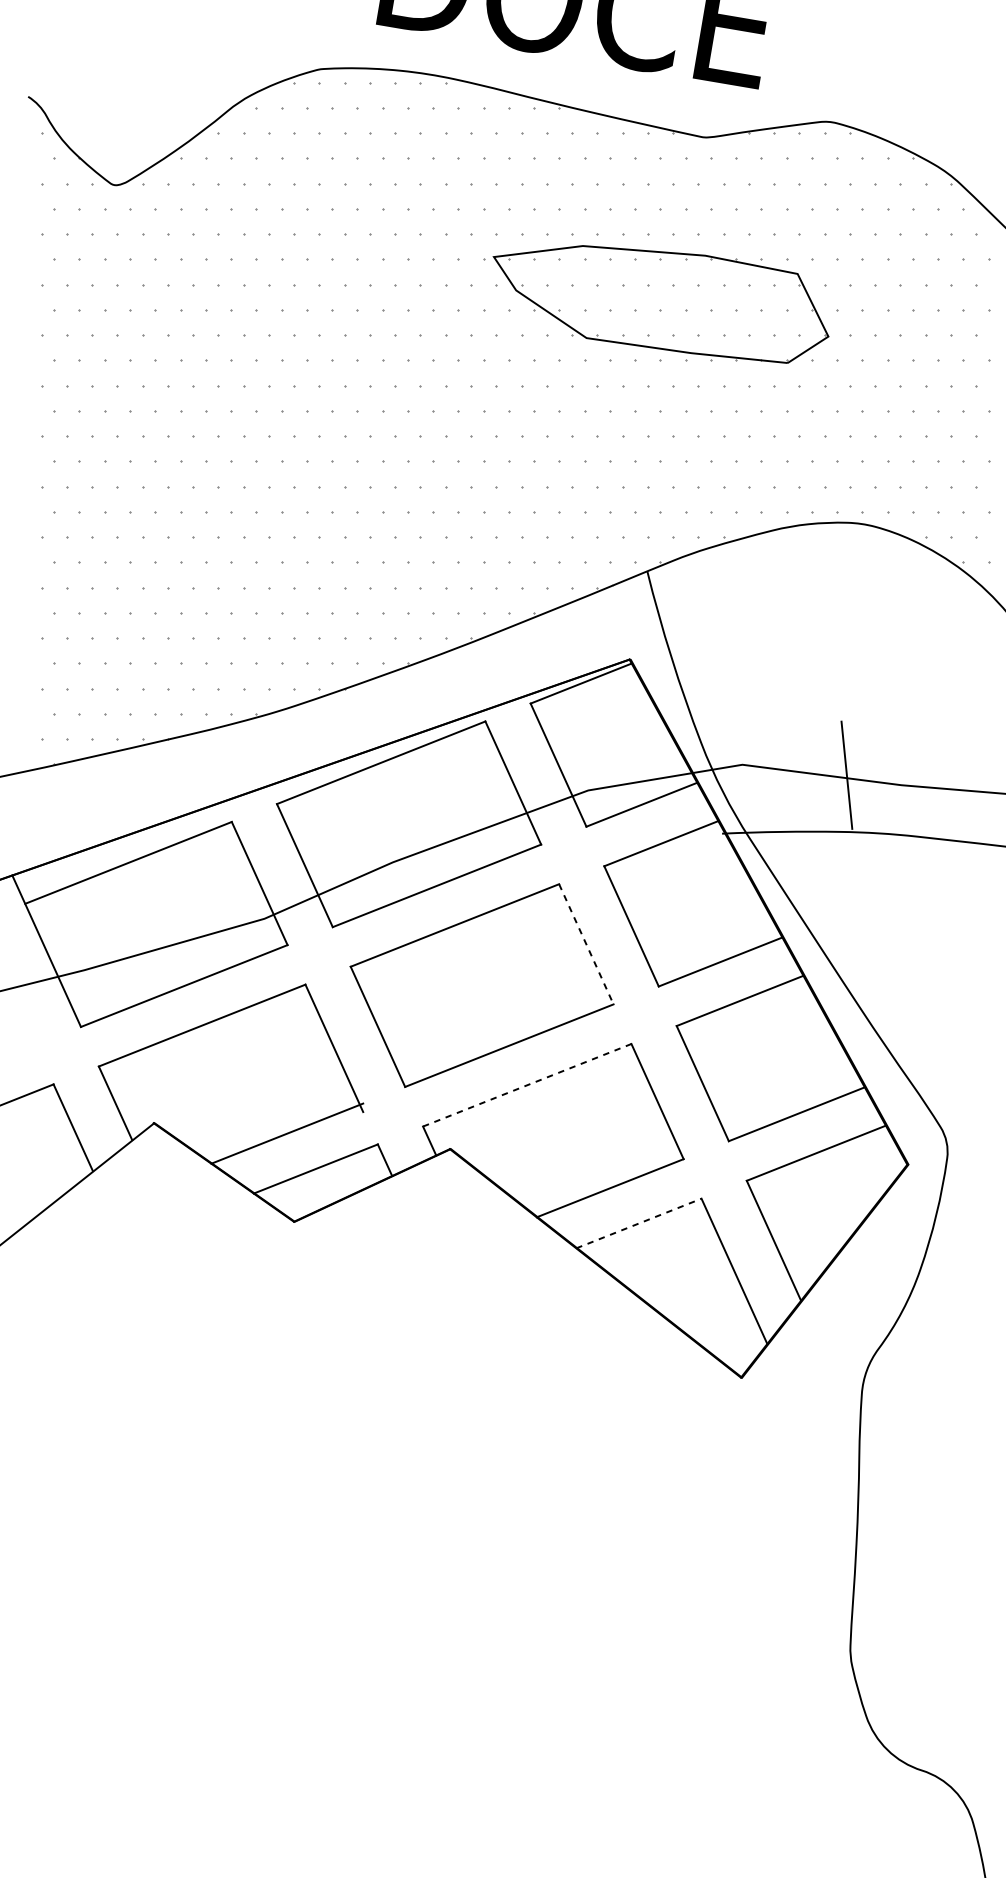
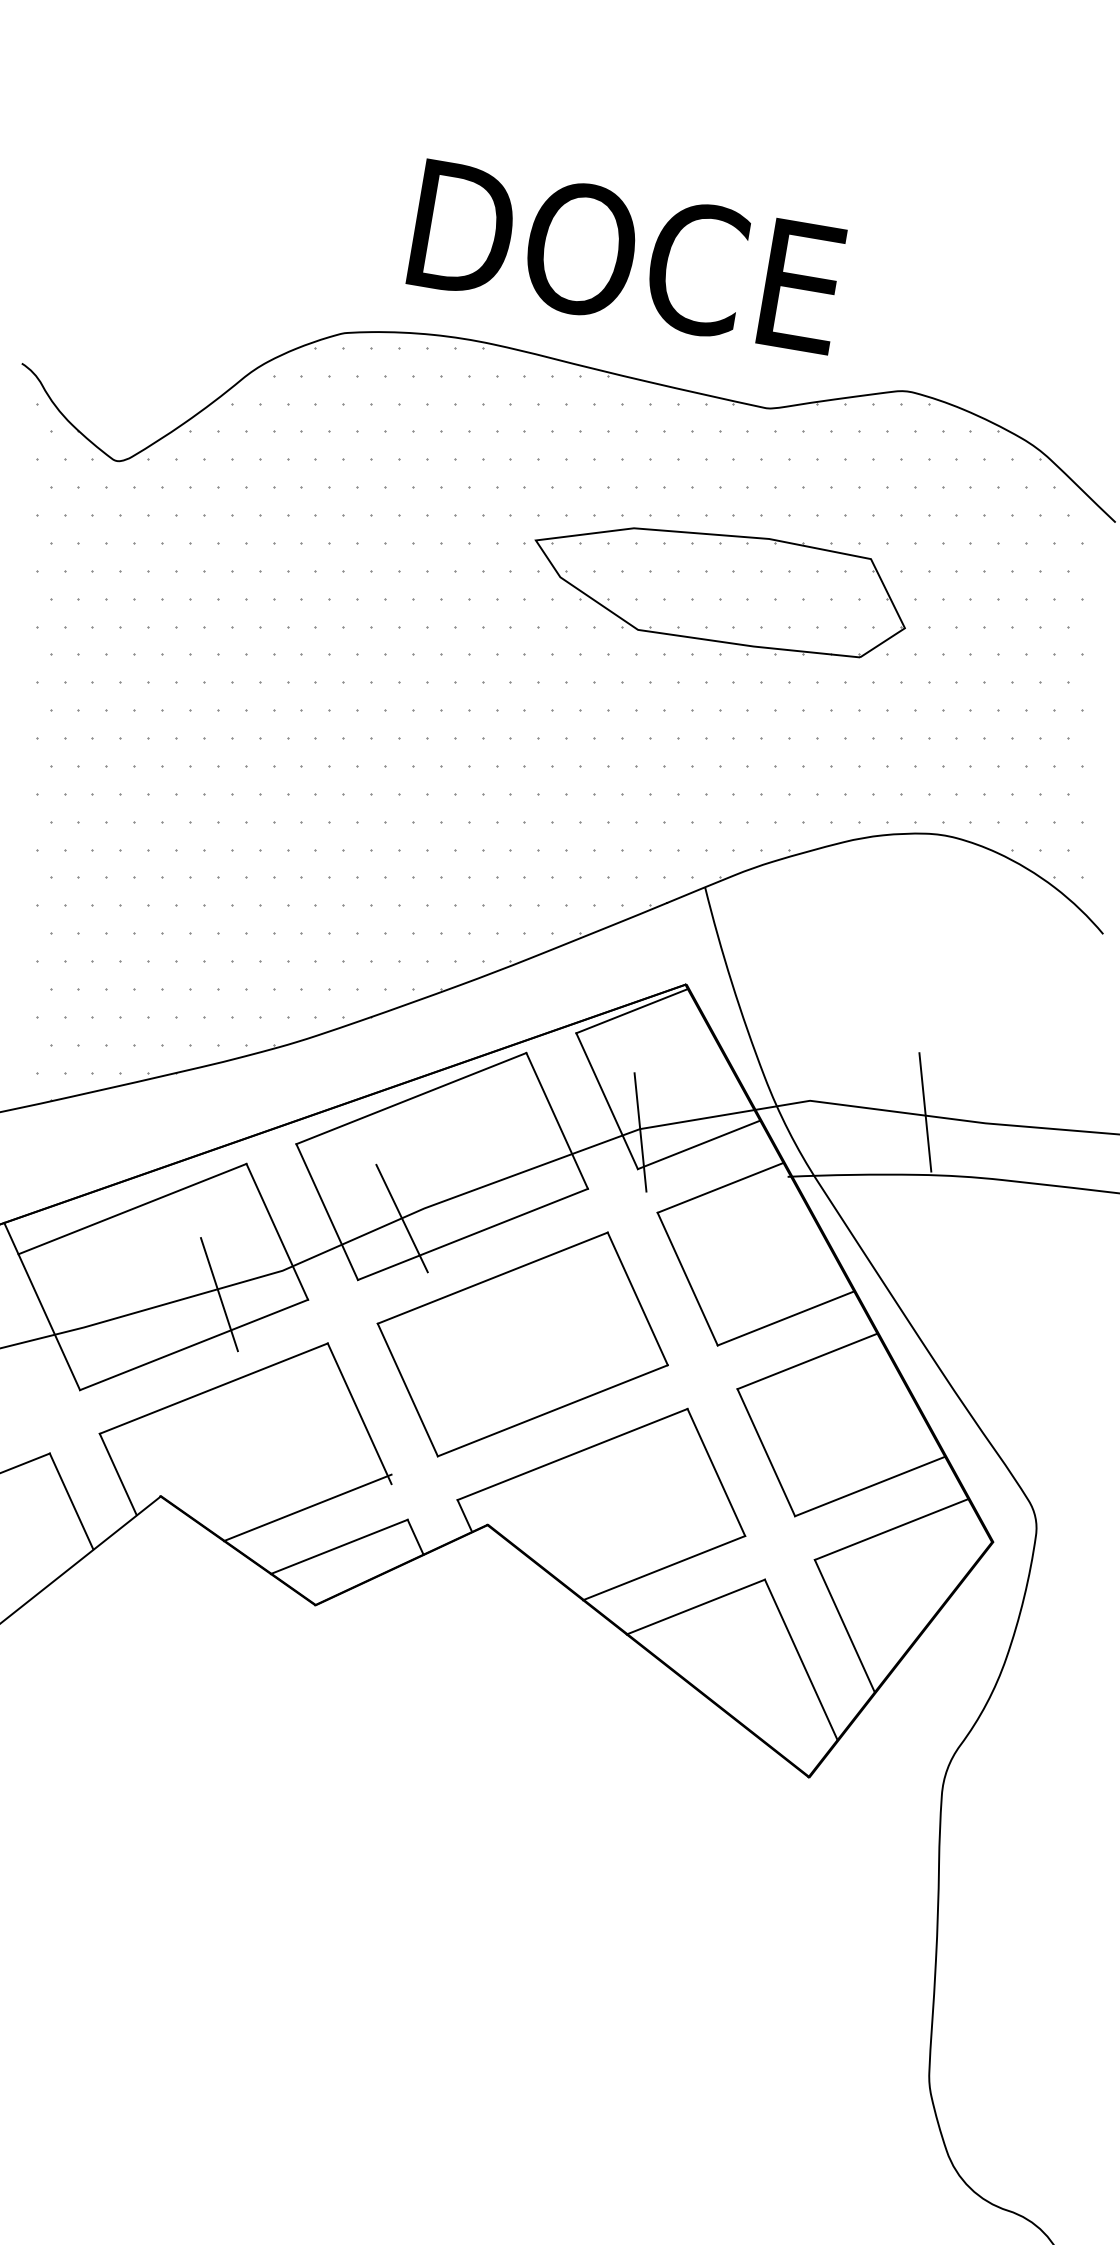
line: (588, 793) -> (640, 1132), added
line: (372, 871) -> (401, 1218), added
line: (206, 940) -> (218, 1294), added
line: (586, 943) -> (637, 1298), dashed -> solid
line: (527, 1085) -> (572, 1454), dashed -> solid
line: (639, 1222) -> (696, 1606), dashed -> solid

